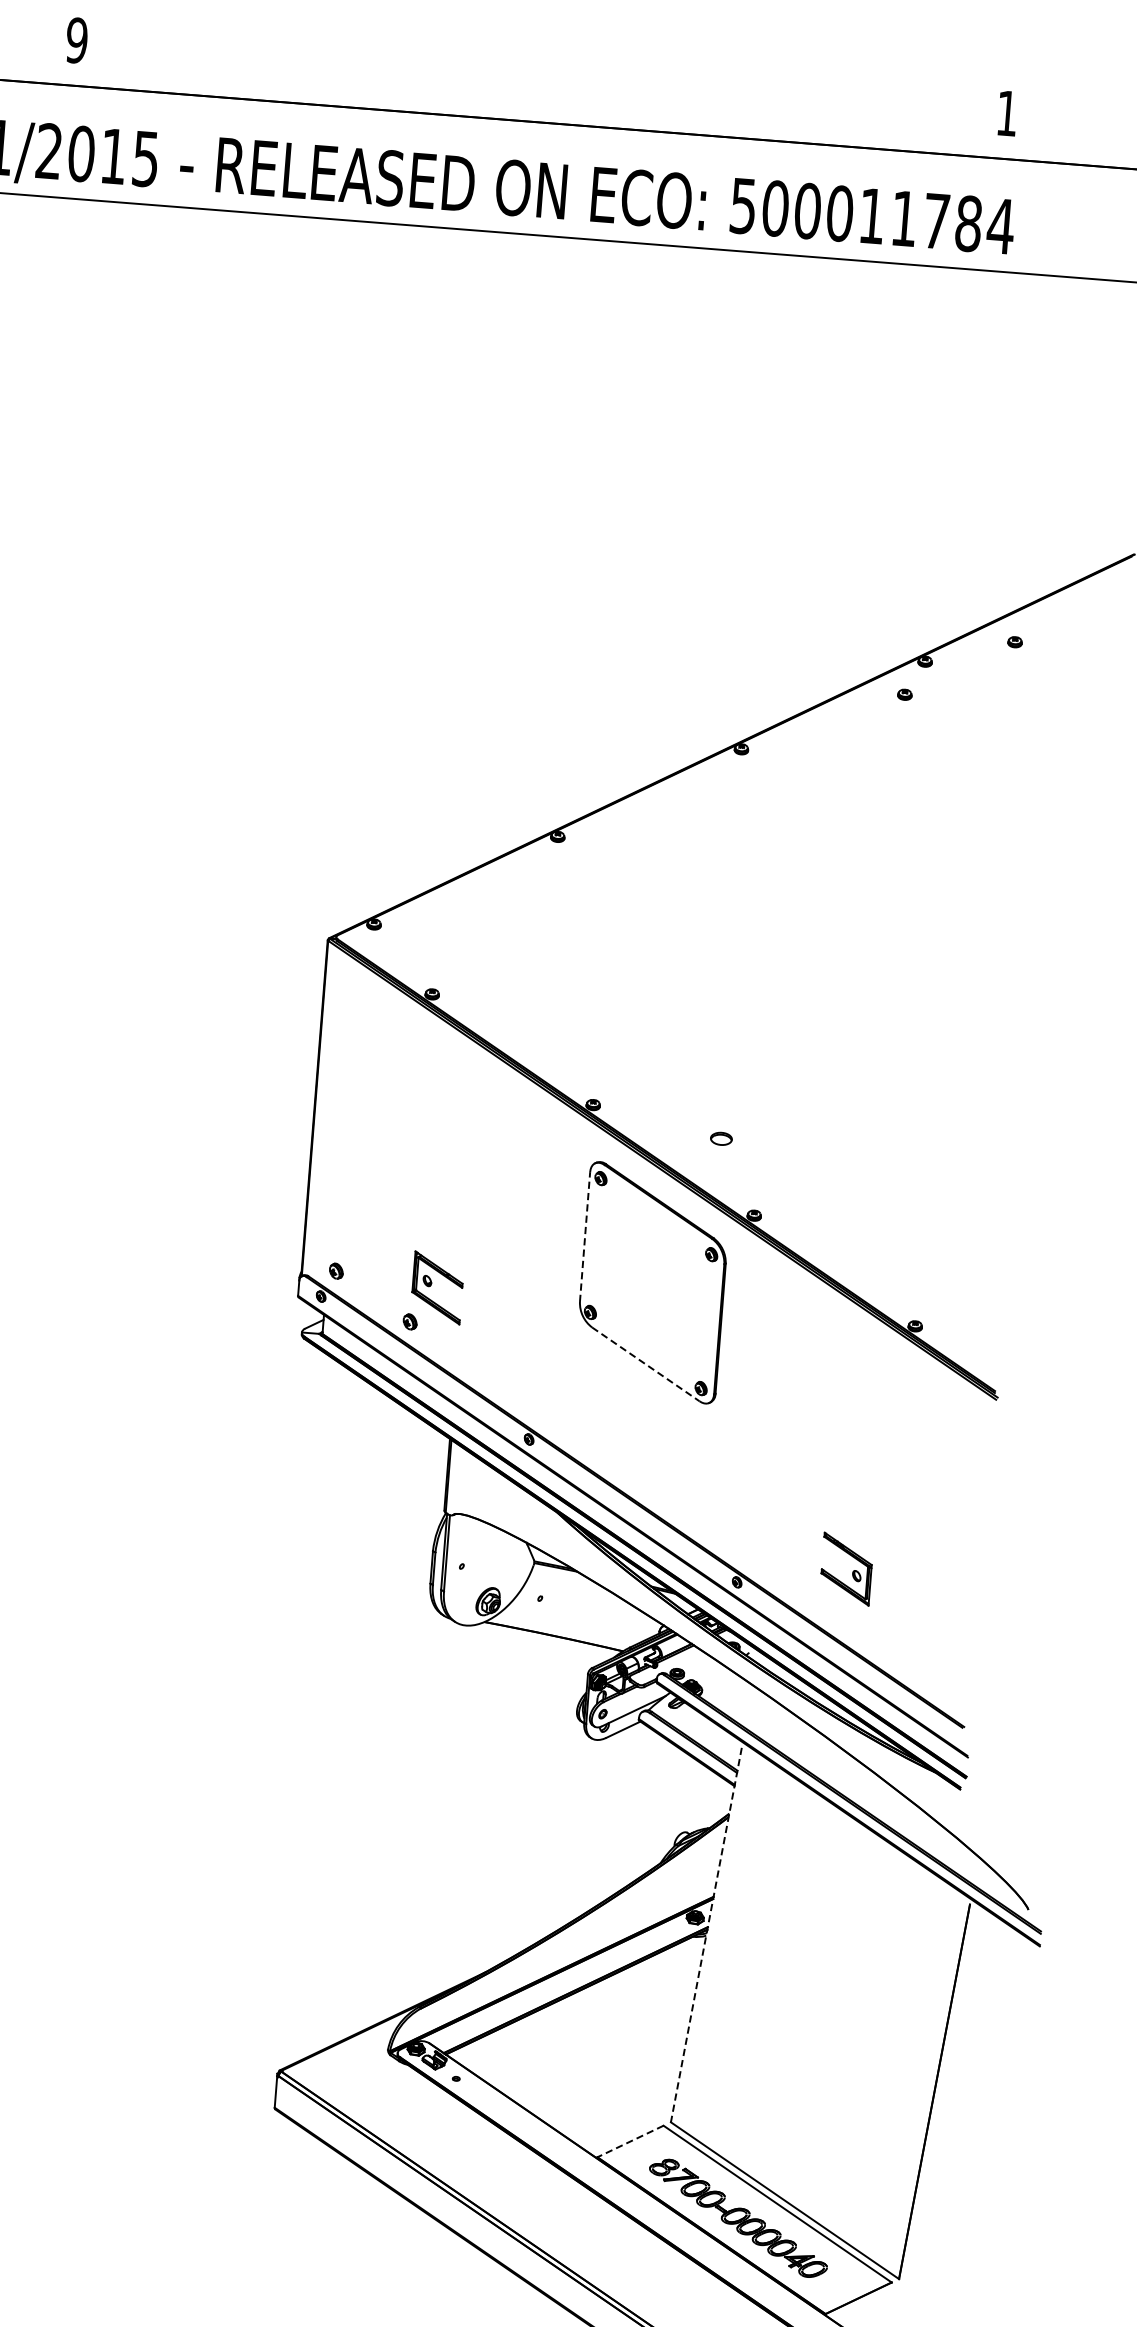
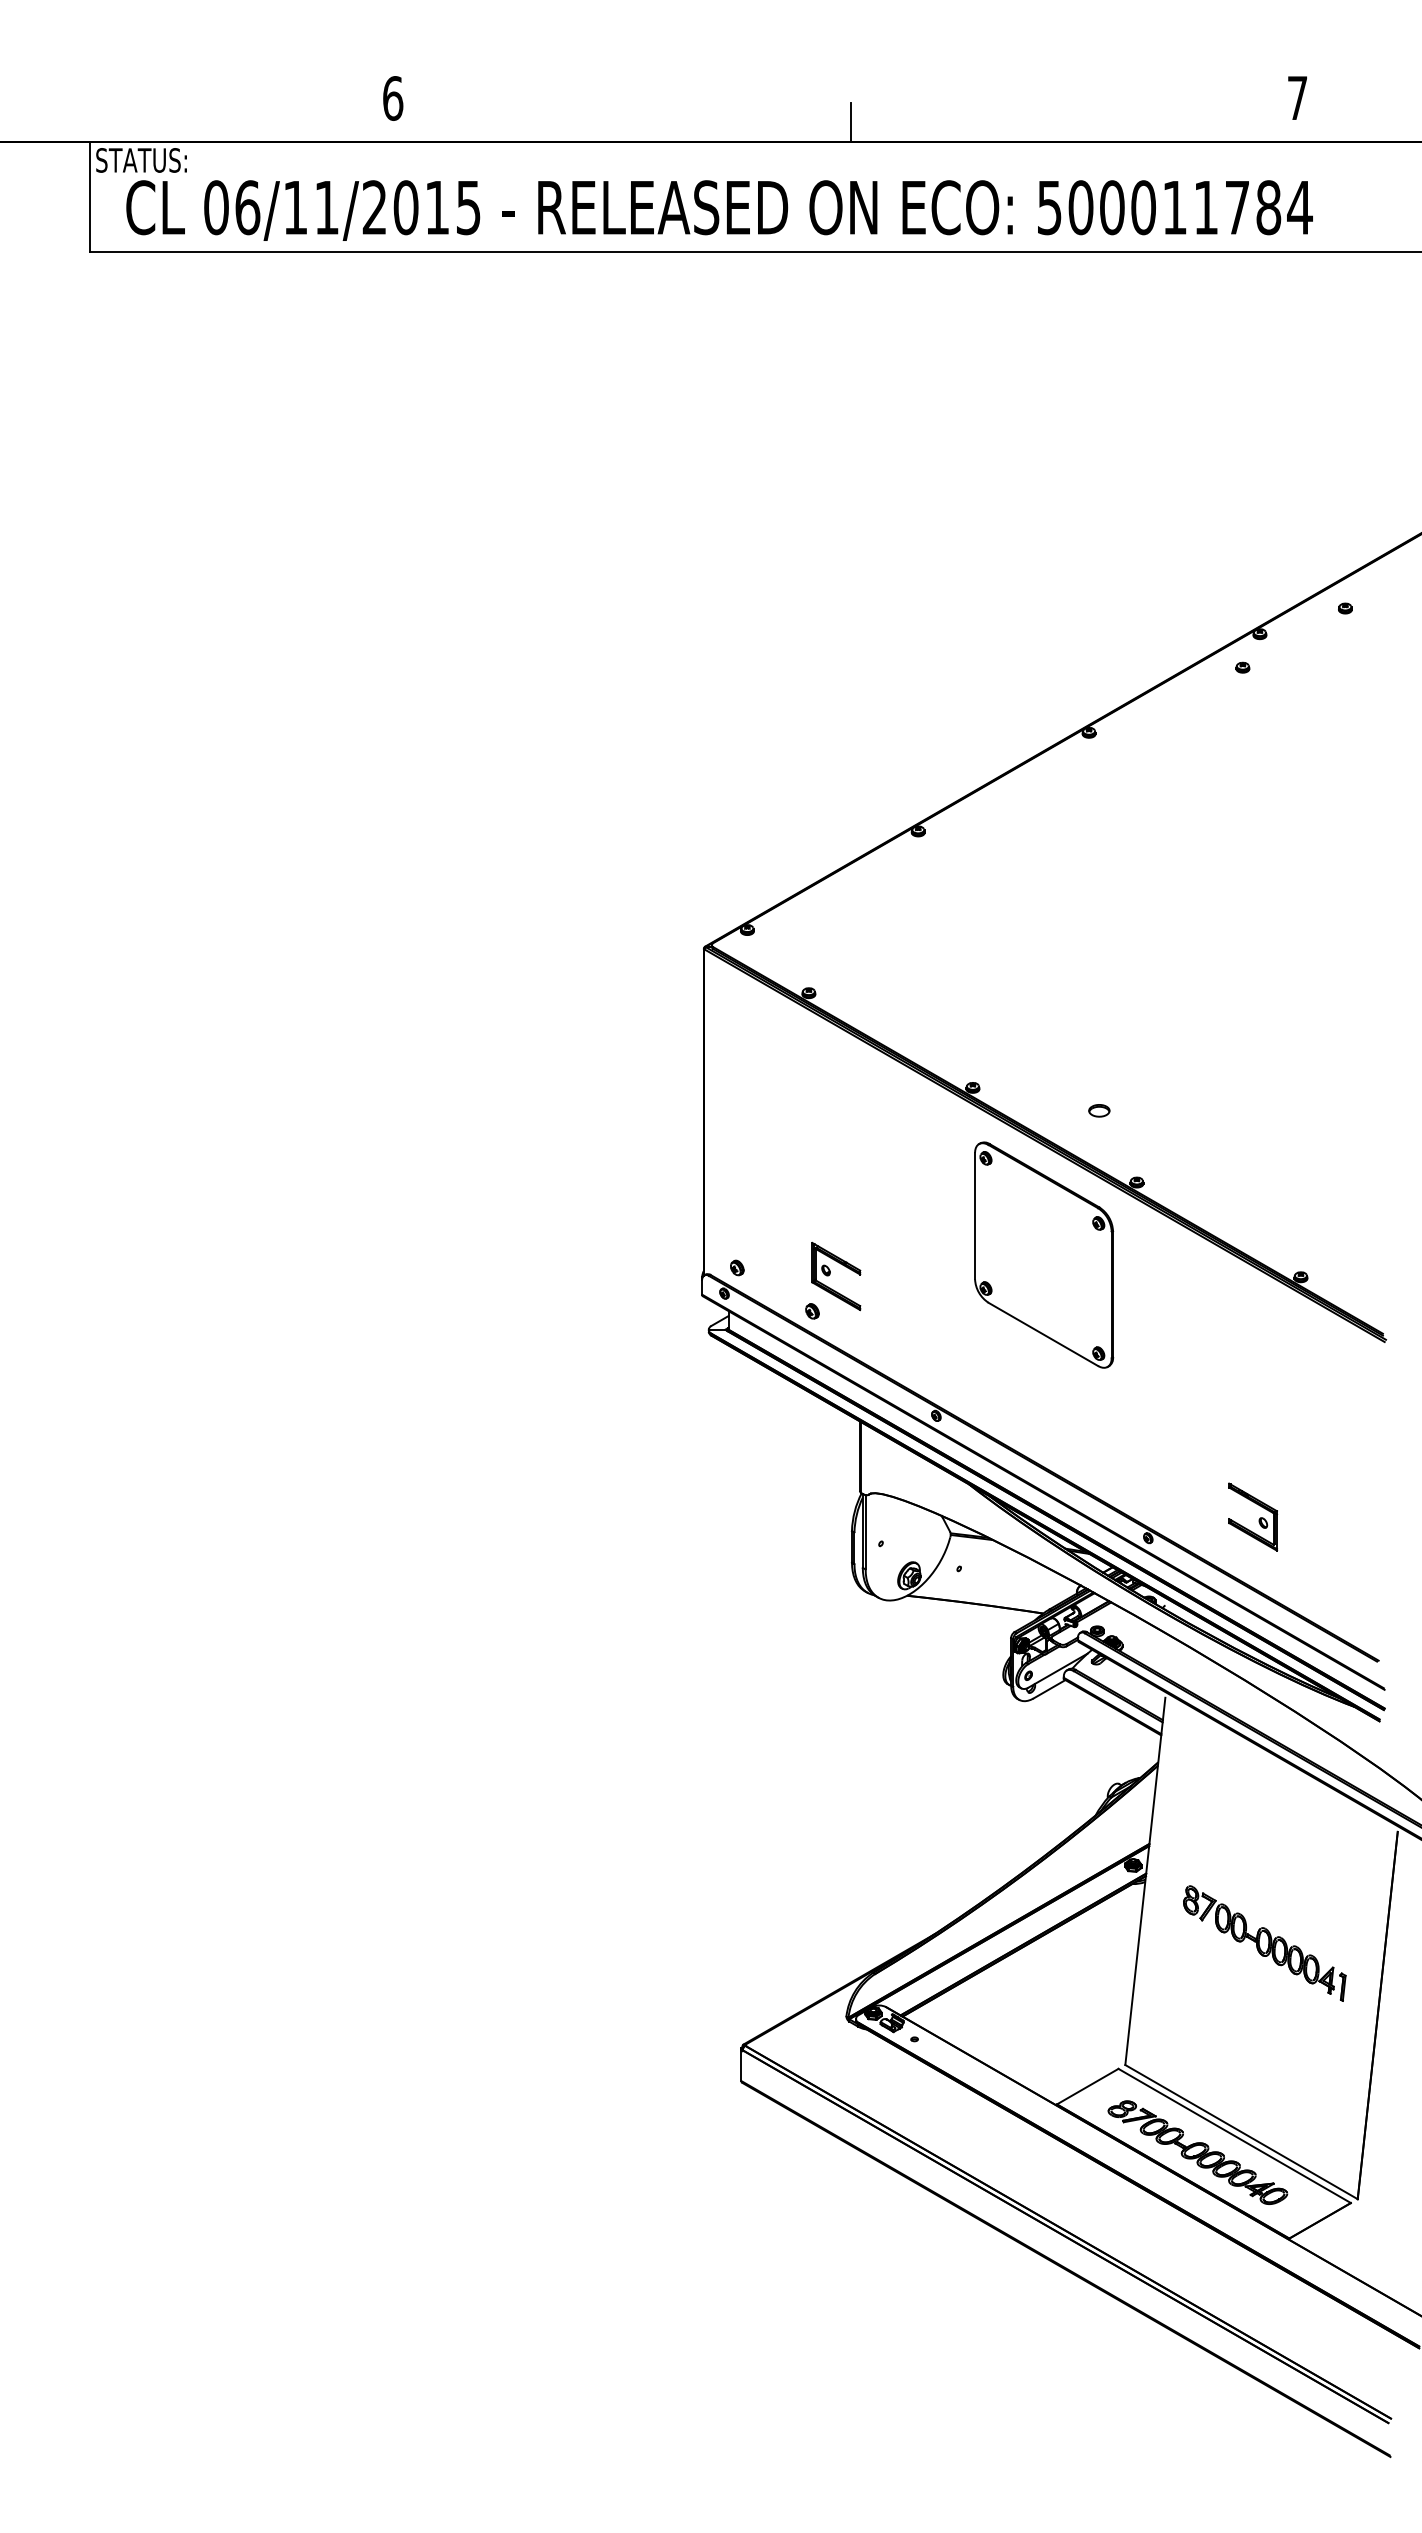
text: (76, 40) -> (392, 98), 9 -> 6
line: (545, 102) -> (850, 122), added
text: (1007, 112) -> (1297, 97), 1 -> 7
line: (585, 1236) -> (975, 1215), dashed -> solid
line: (645, 1364) -> (1043, 1334), dashed -> solid
line: (706, 1935) -> (1145, 1881), dashed -> solid
part: (823, 2008) -> (1264, 1943), added
line: (630, 2141) -> (1087, 2086), dashed -> solid

